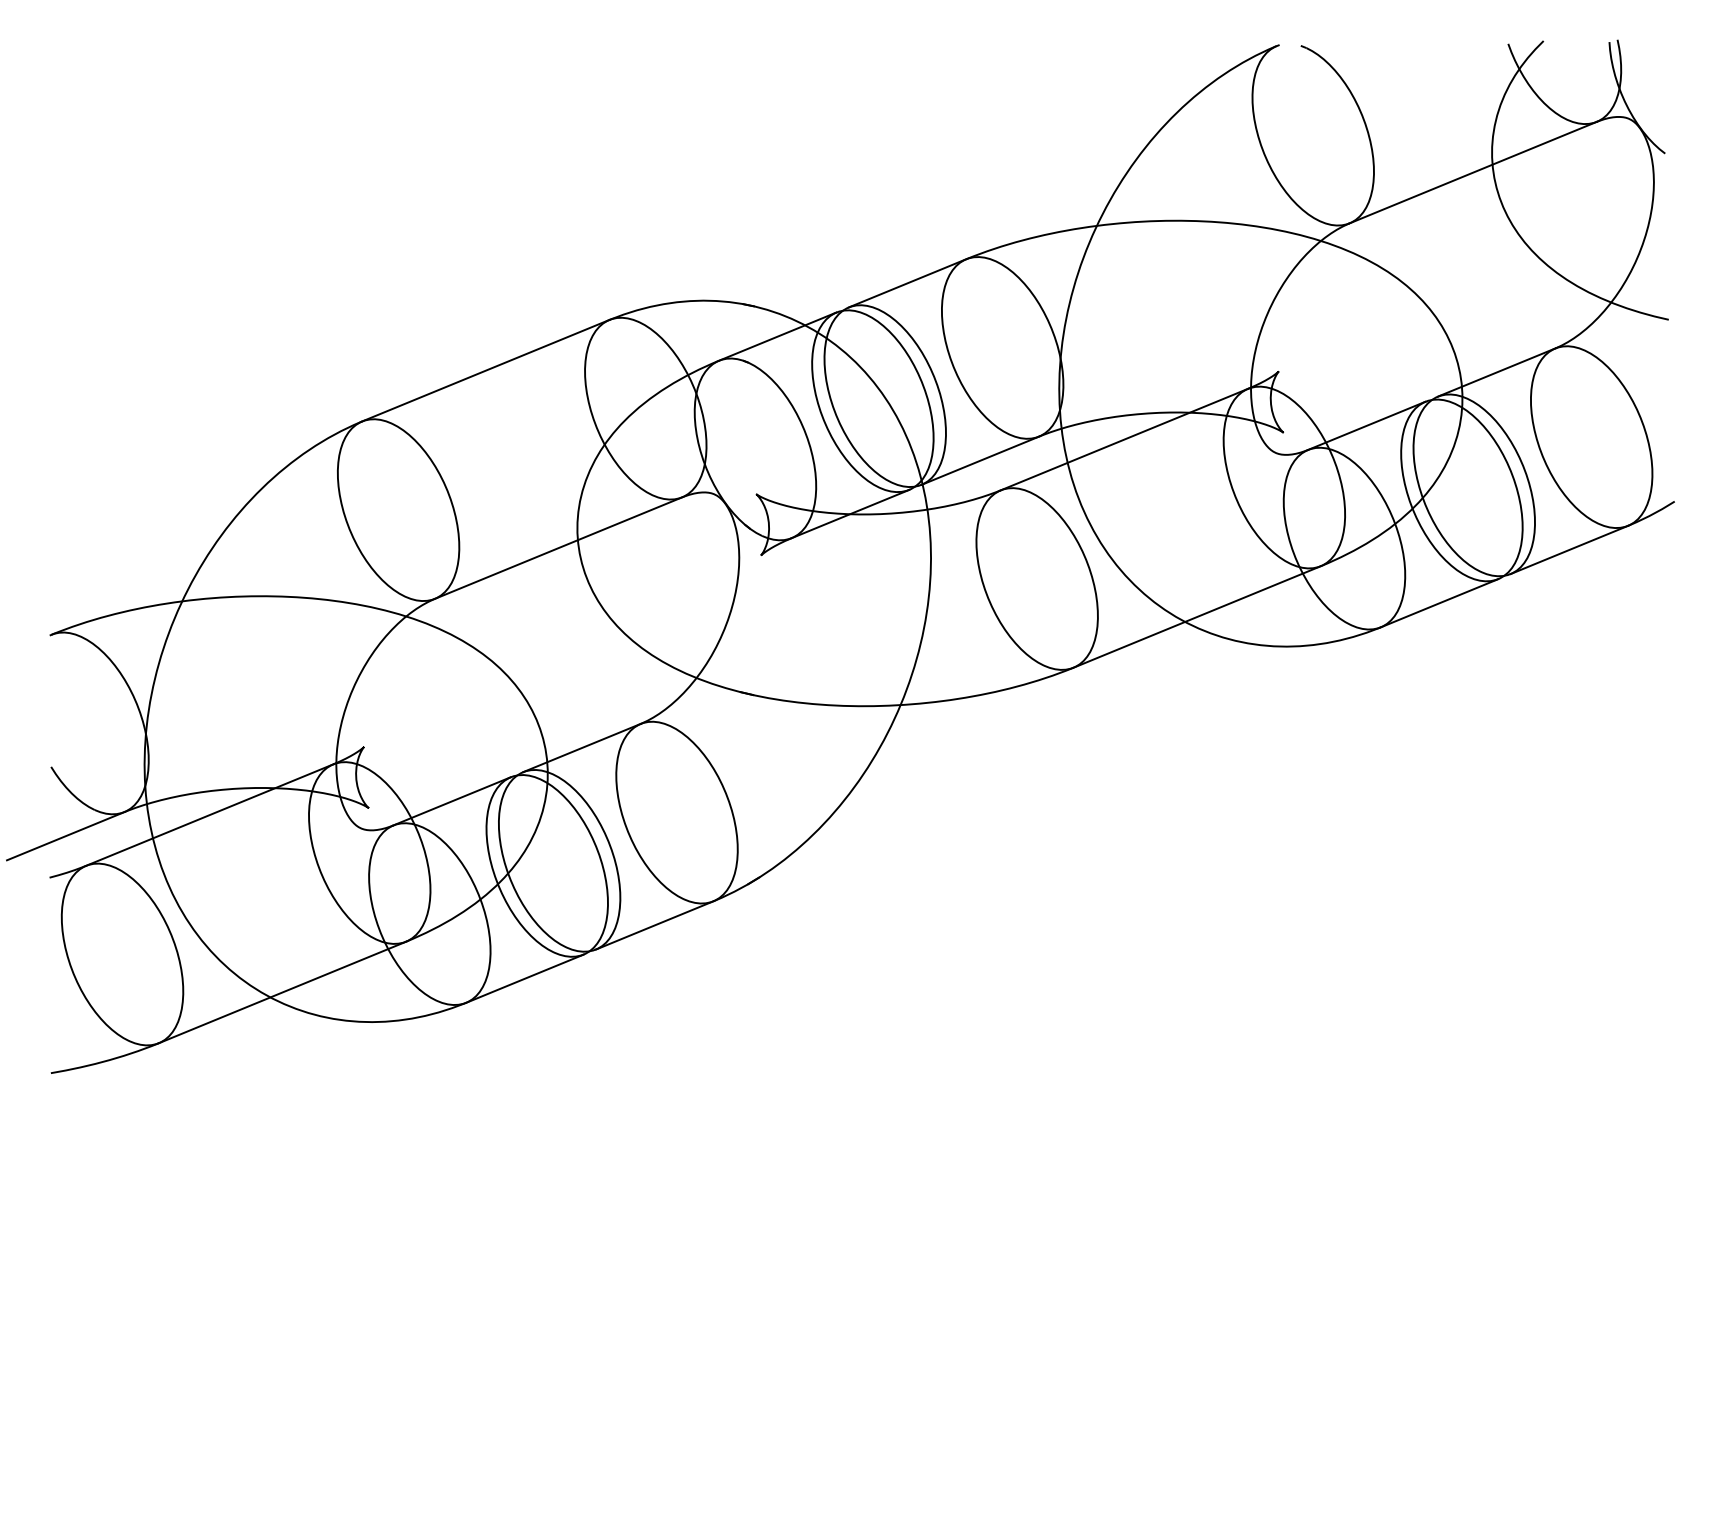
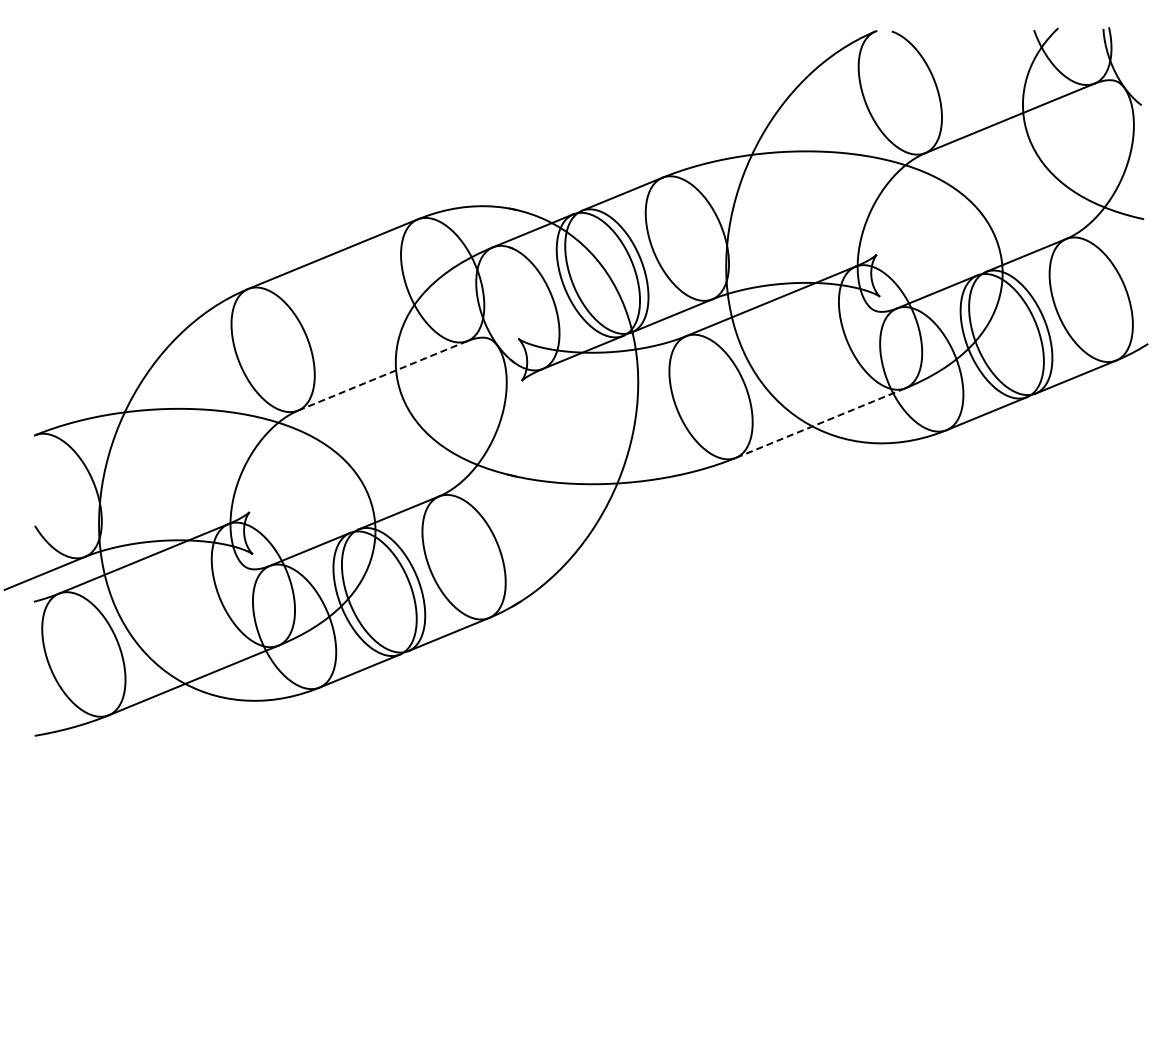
line: (558, 547) -> (382, 375), solid -> dashed
line: (1196, 617) -> (820, 423), solid -> dashed

